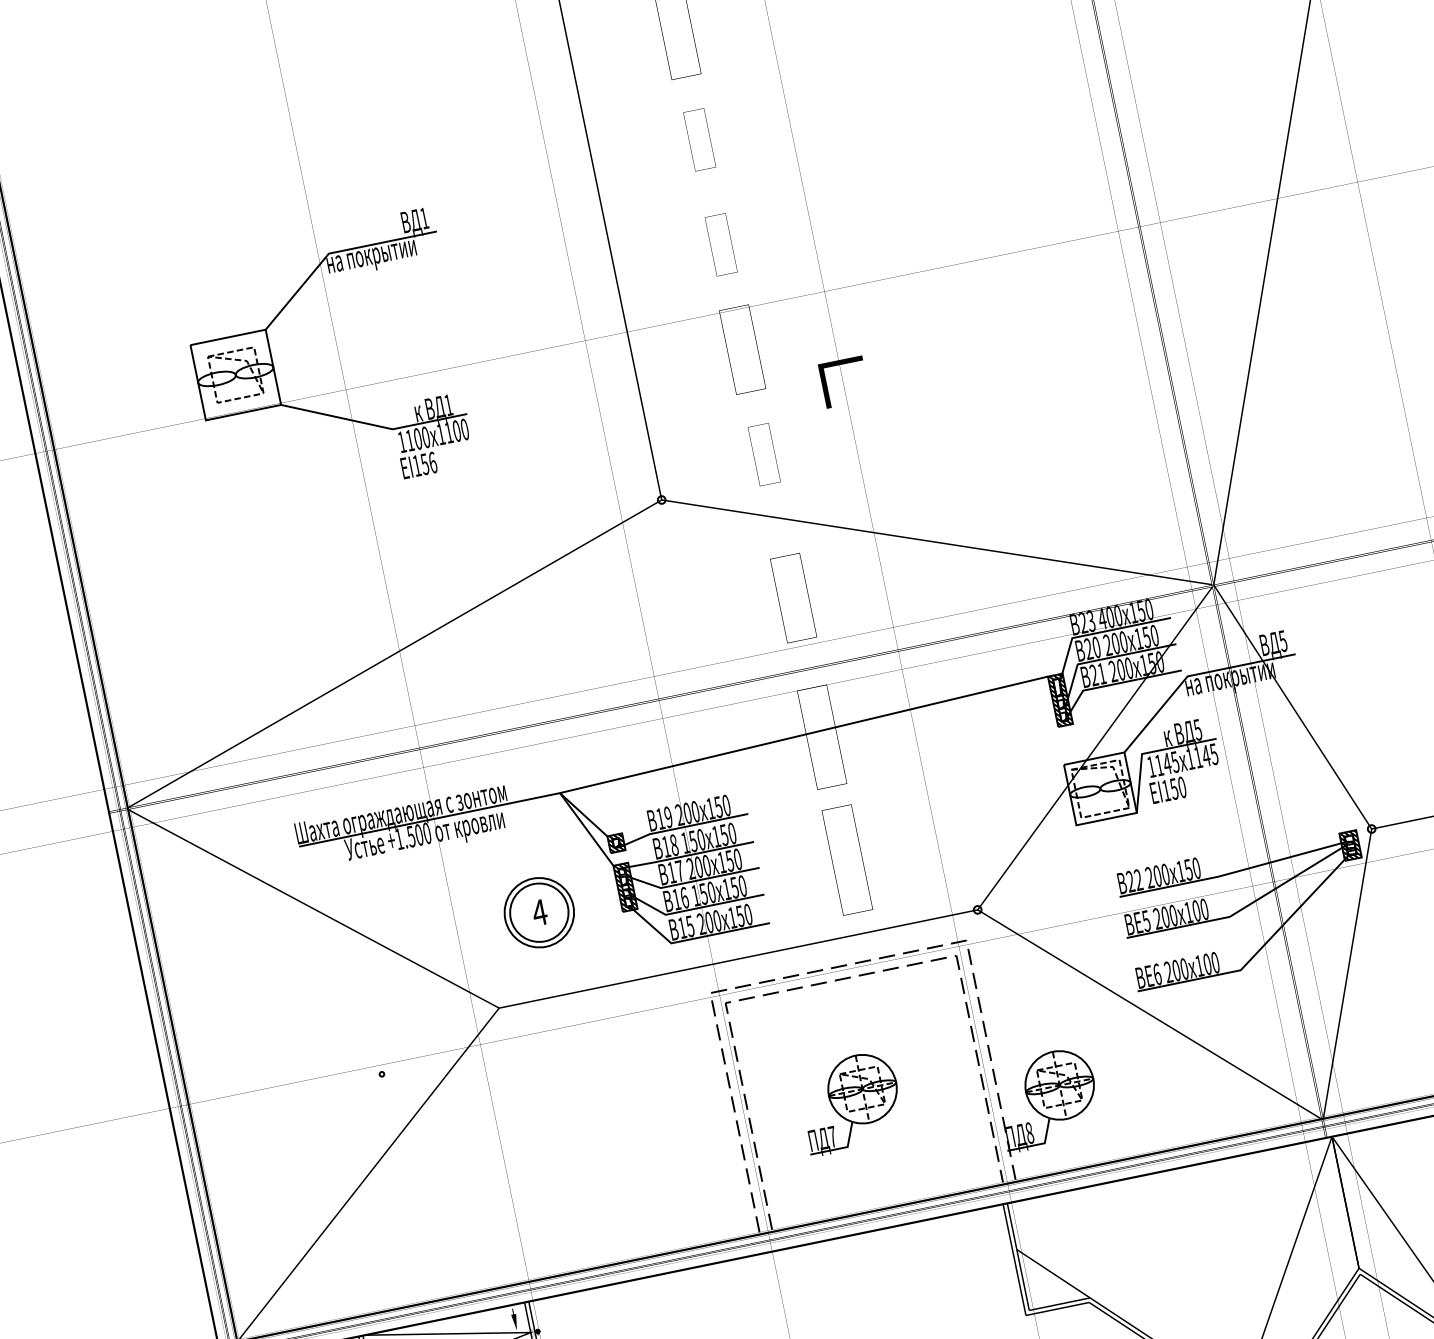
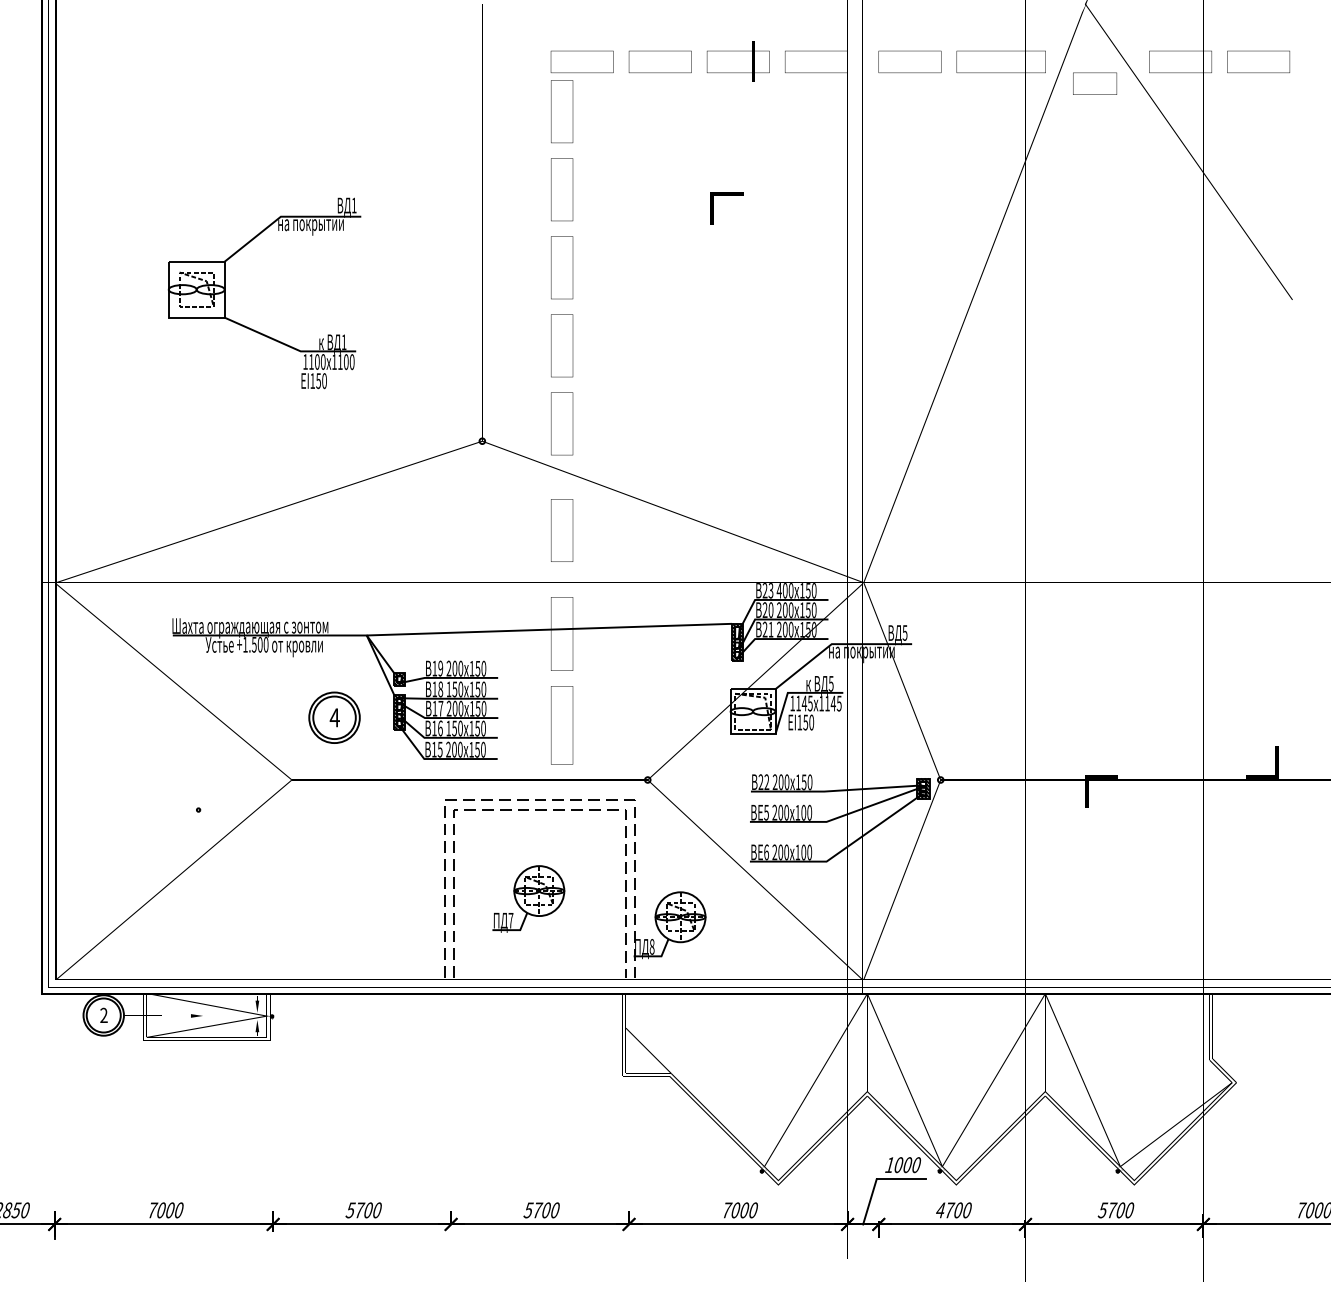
part: (700, 139) -> (562, 189), size x1.43
part: (721, 244) -> (562, 267), size x1.43
line: (840, 364) -> (726, 195), moved
part: (764, 454) -> (562, 423), size x1.43
text: (432, 461) -> (324, 380), EI156 -> EI150

